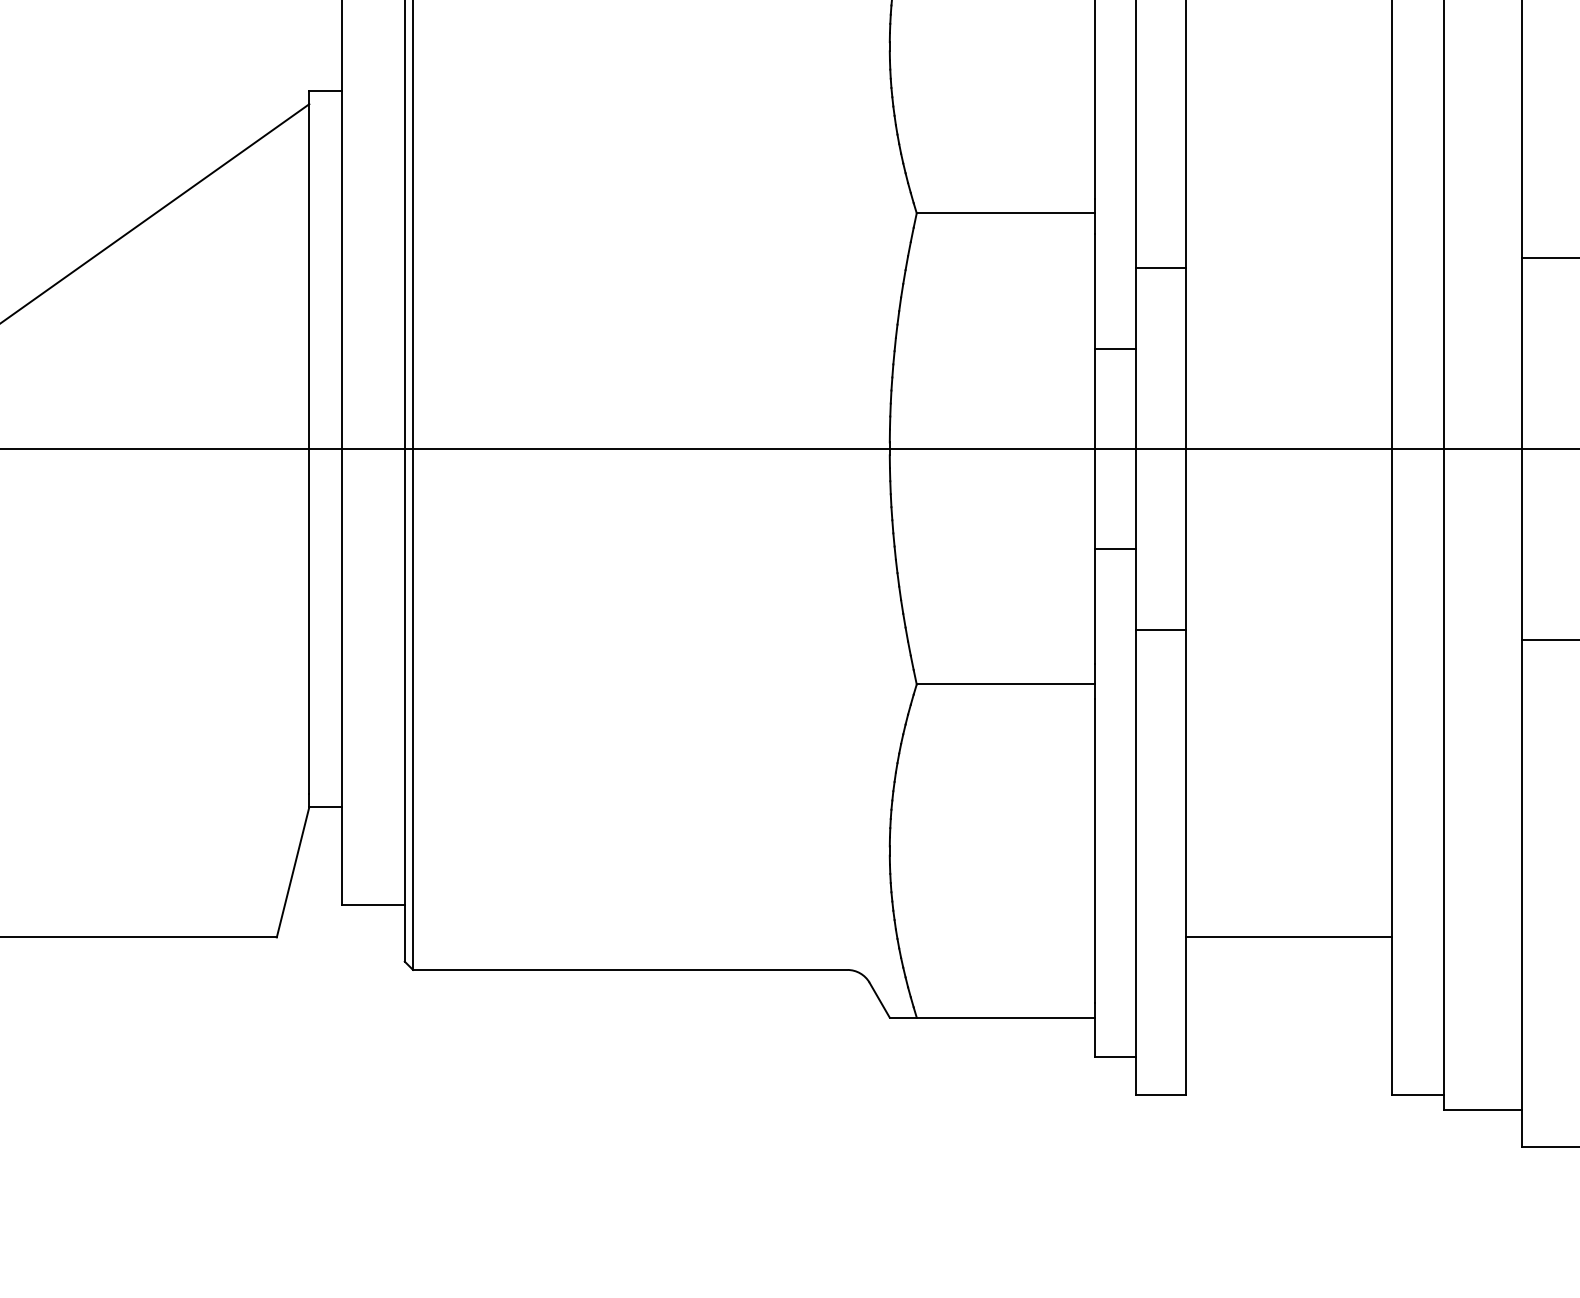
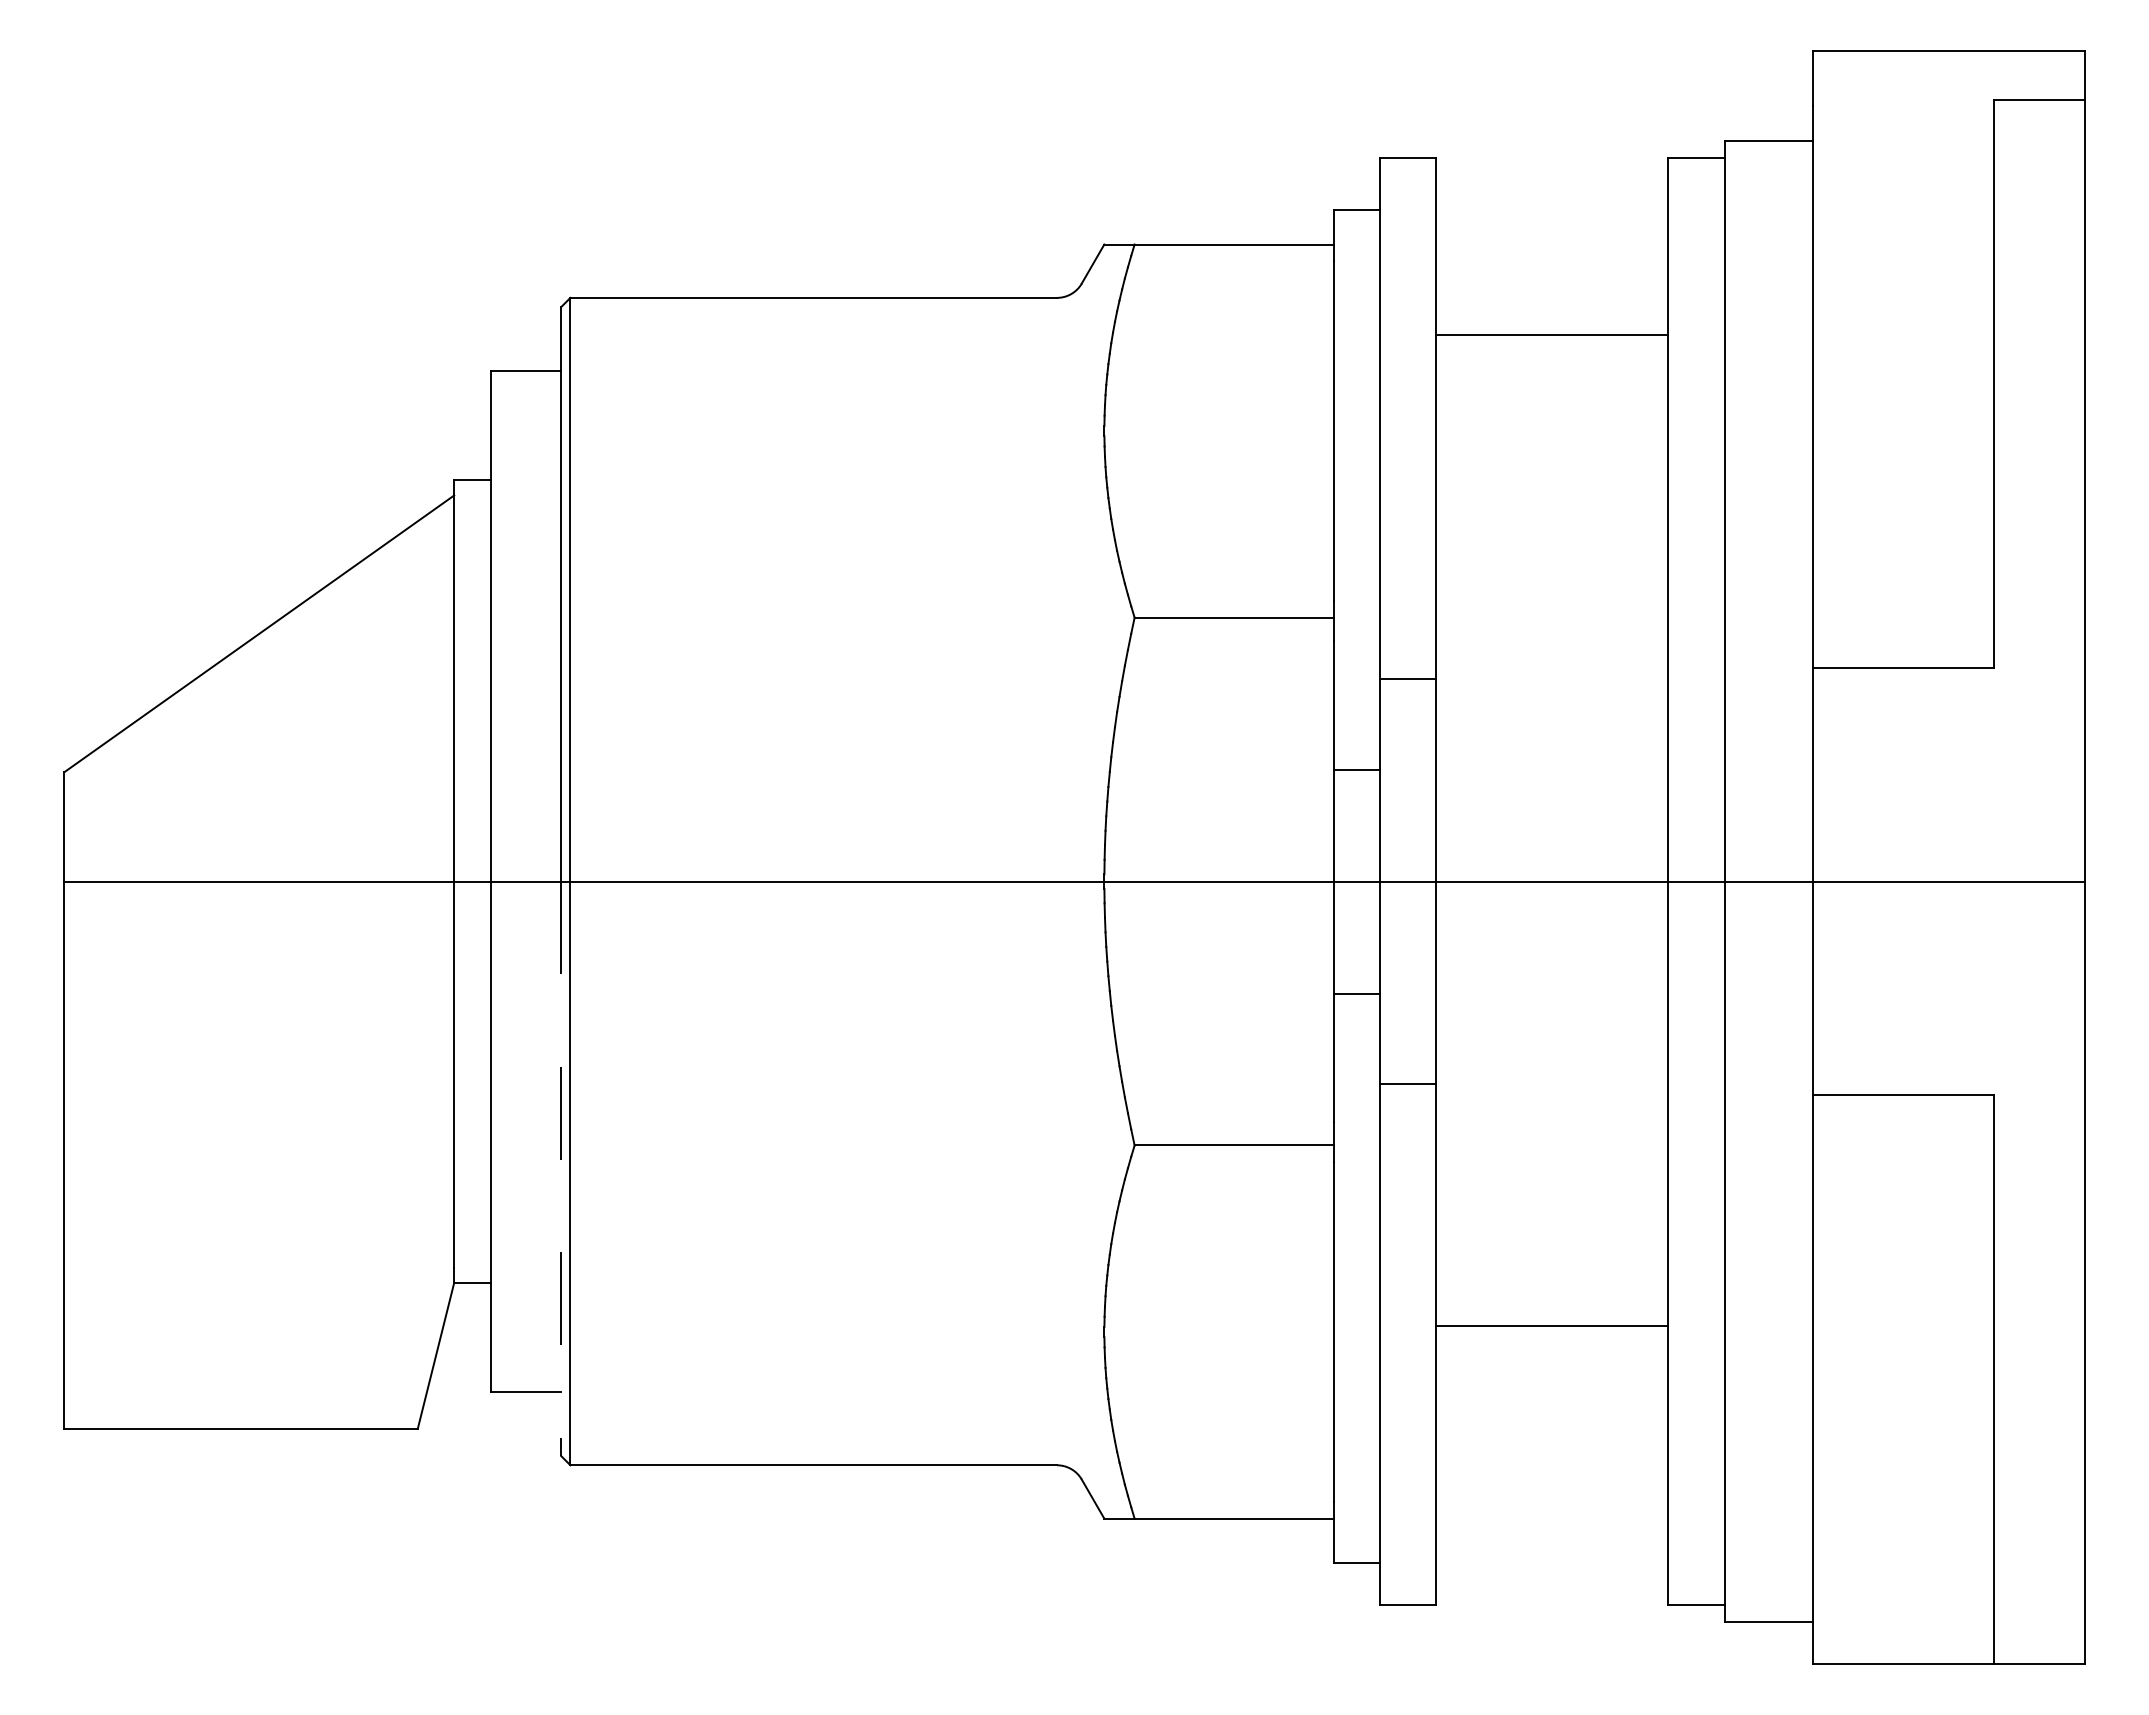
line: (405, 705) -> (561, 1169), solid -> dashed
line: (1288, 937) -> (1551, 1326), moved

